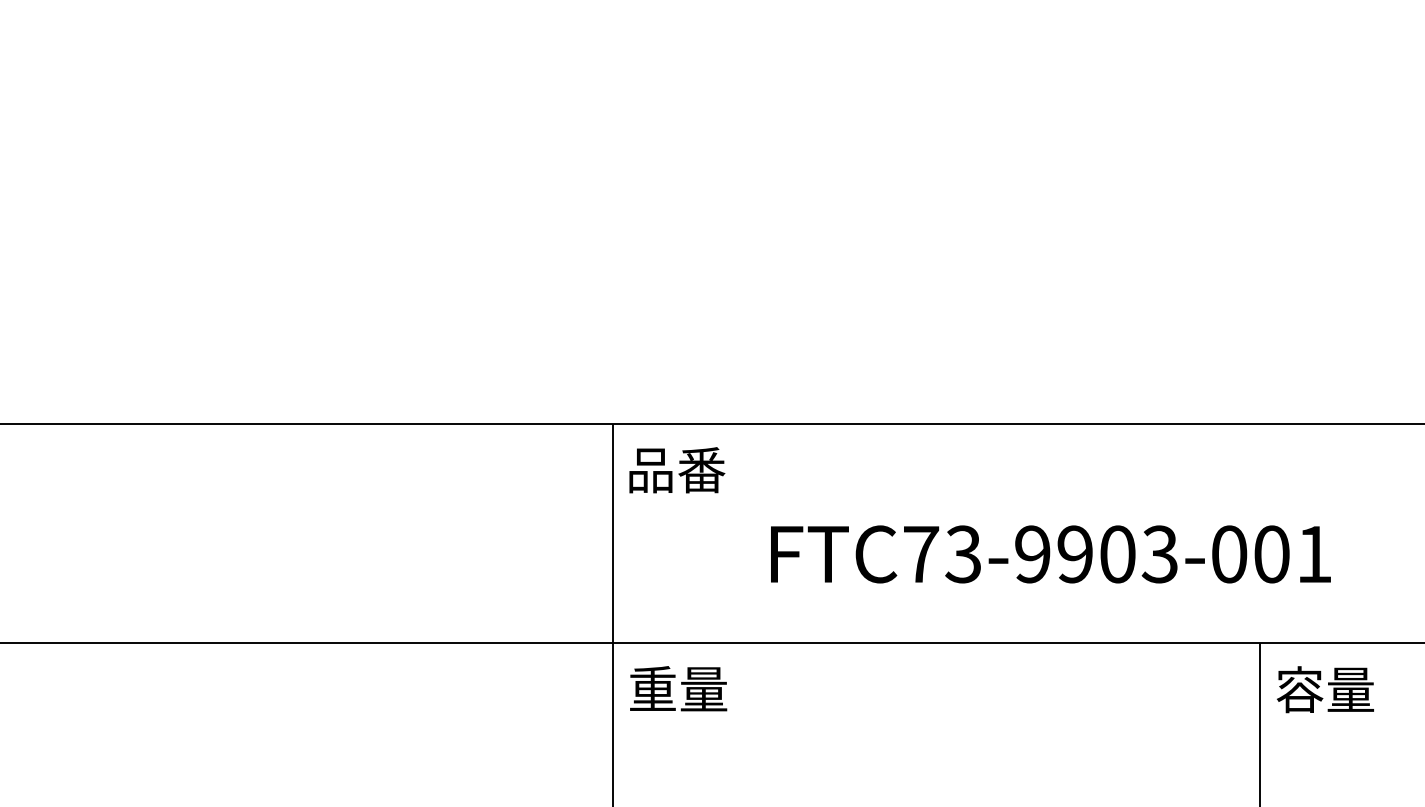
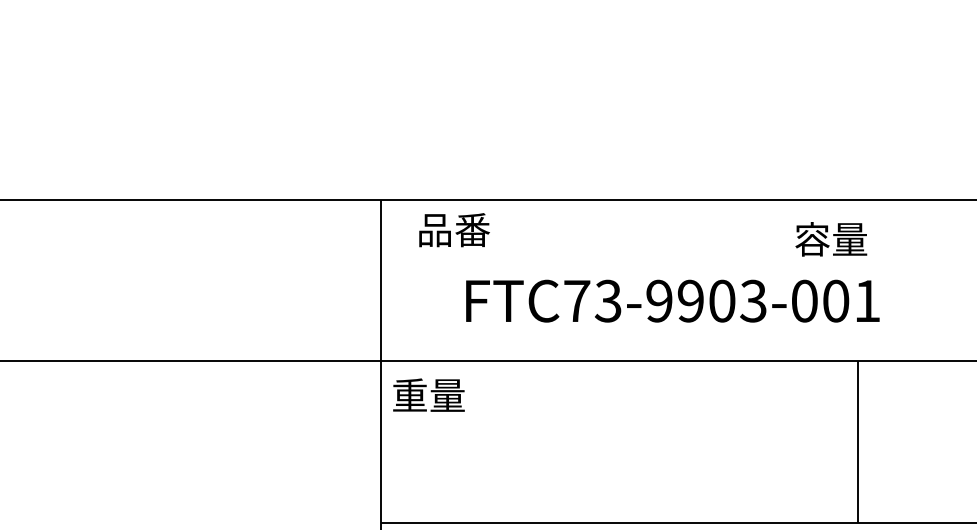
text: (677, 470) -> (454, 230), moved
text: (1050, 554) -> (672, 301), moved
text: (1324, 689) -> (830, 239), moved

